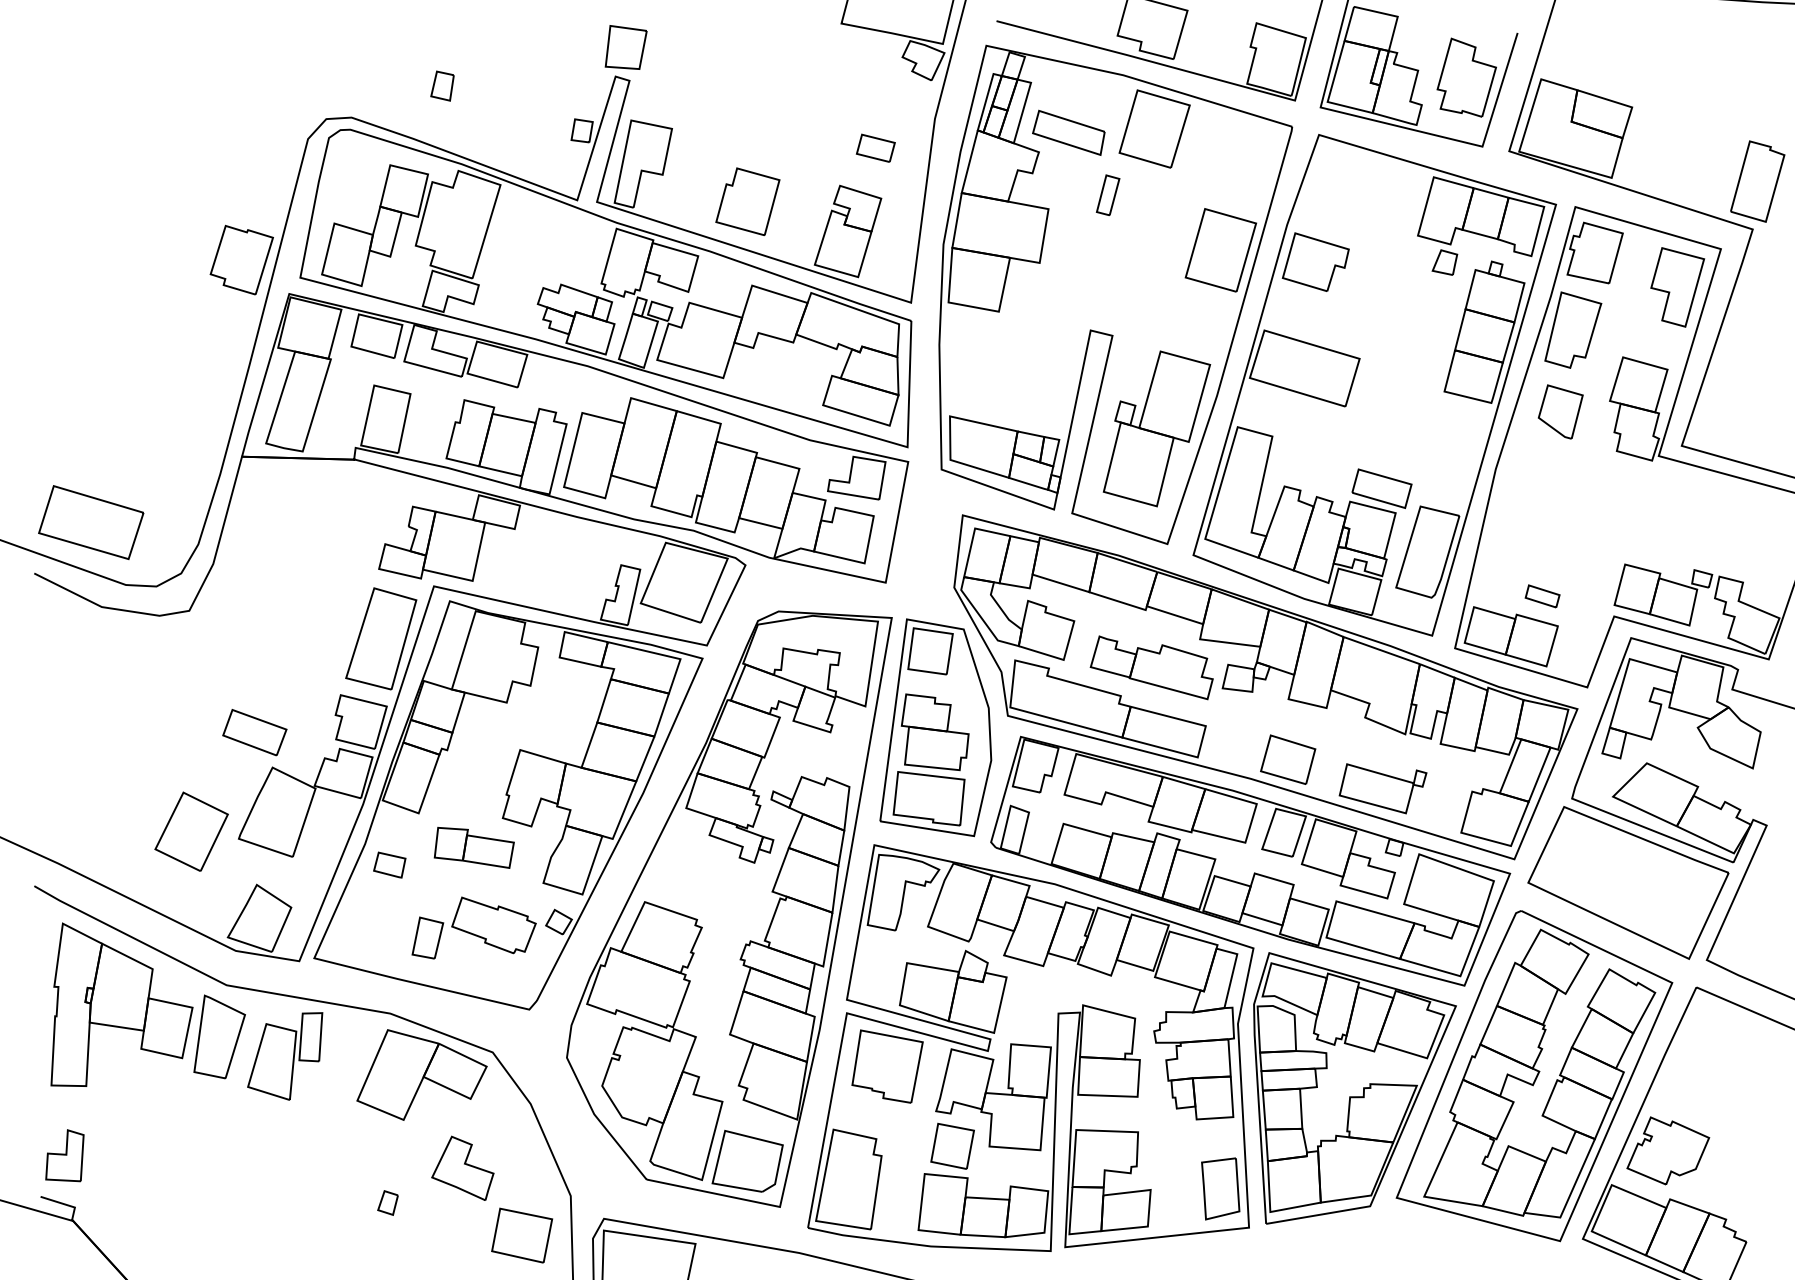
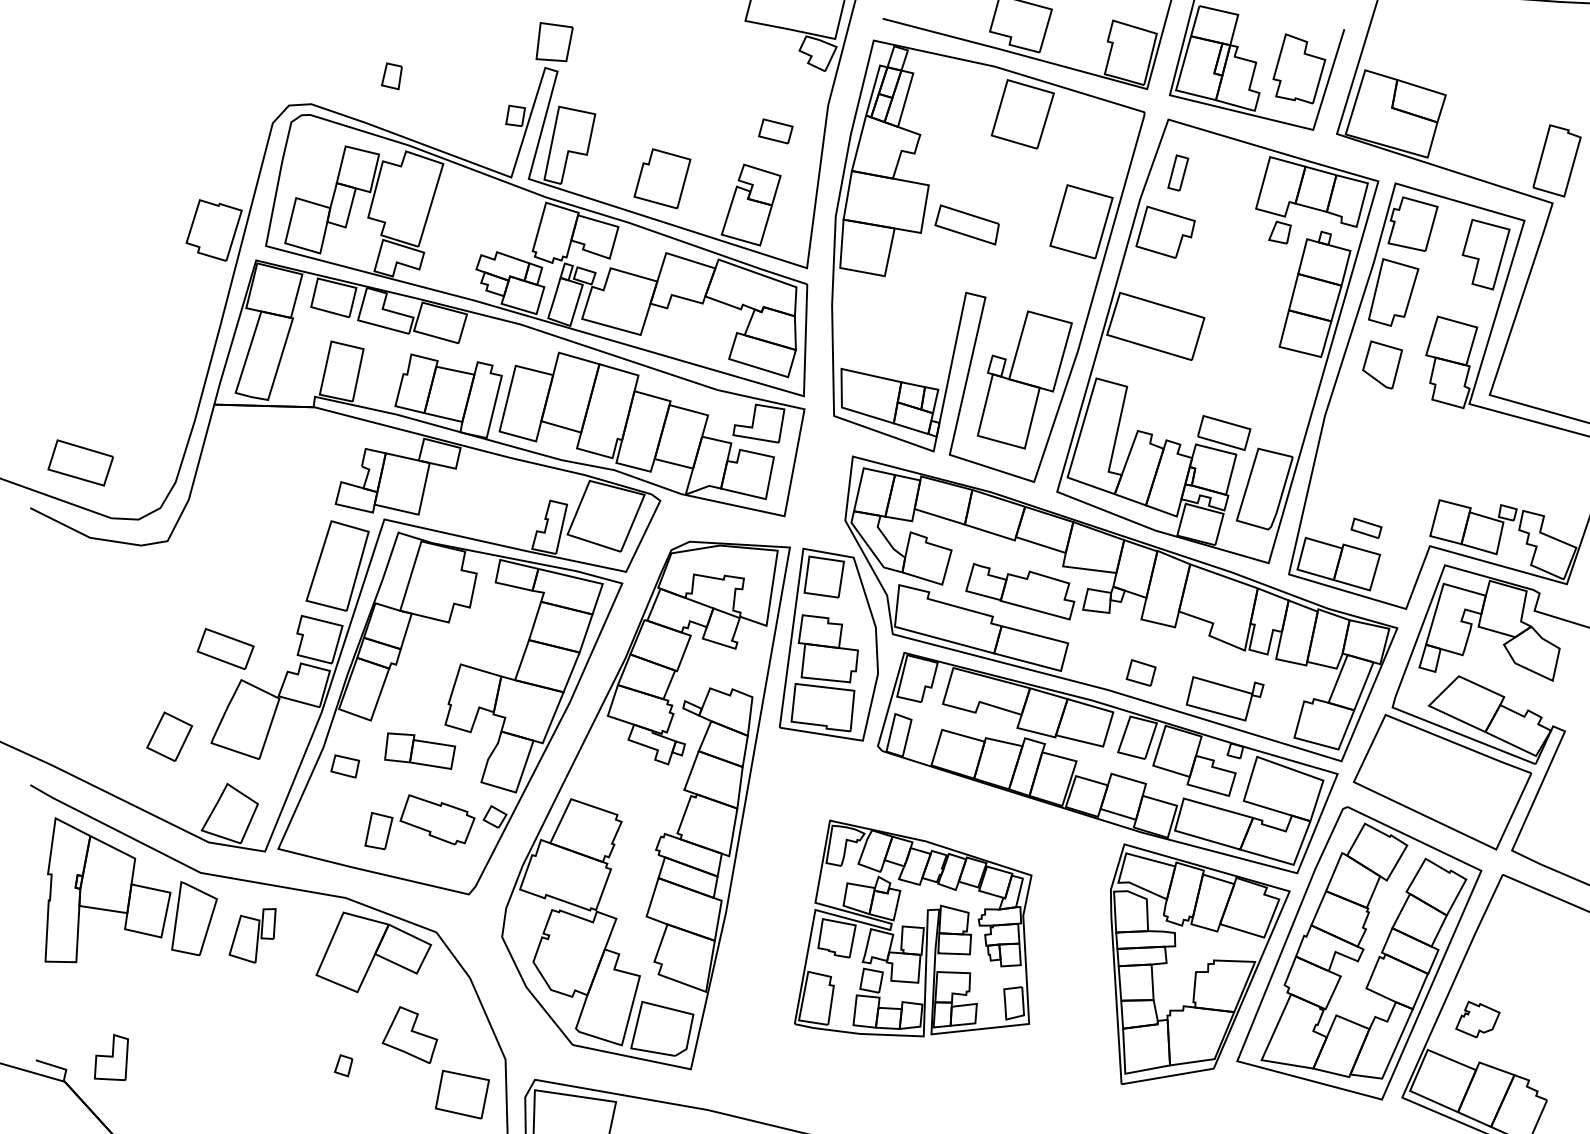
part: (1068, 132) -> (966, 224), moved
part: (1107, 195) -> (1177, 173), moved
part: (91, 522) -> (80, 462), size x0.7
part: (1288, 759) -> (1141, 672), size x0.6
part: (191, 831) -> (169, 736), size x0.7
part: (1030, 1047) -> (912, 928), size x0.6
part: (285, 1056) -> (252, 935), size x0.7
part: (1668, 1150) -> (1478, 1019), size x0.6
part: (64, 1155) -> (111, 1057), moved

